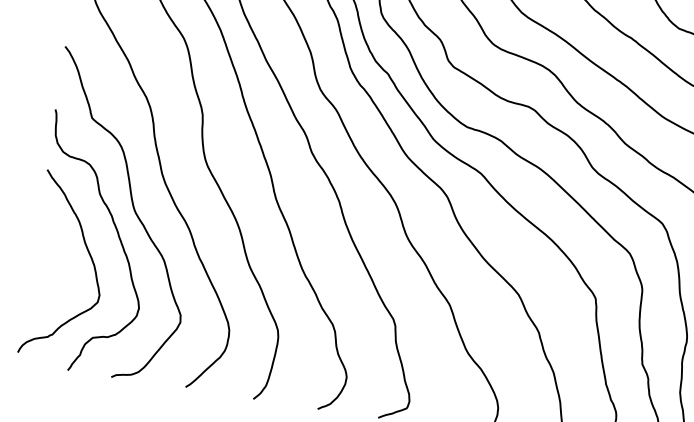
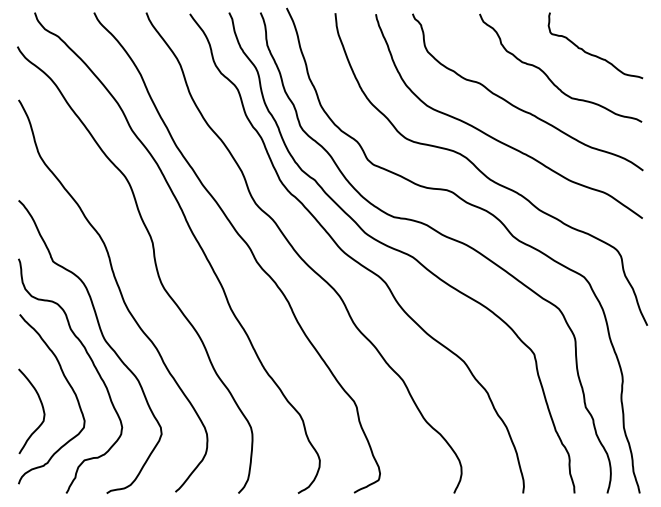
curve: (55, 277) -> (42, 410), added

